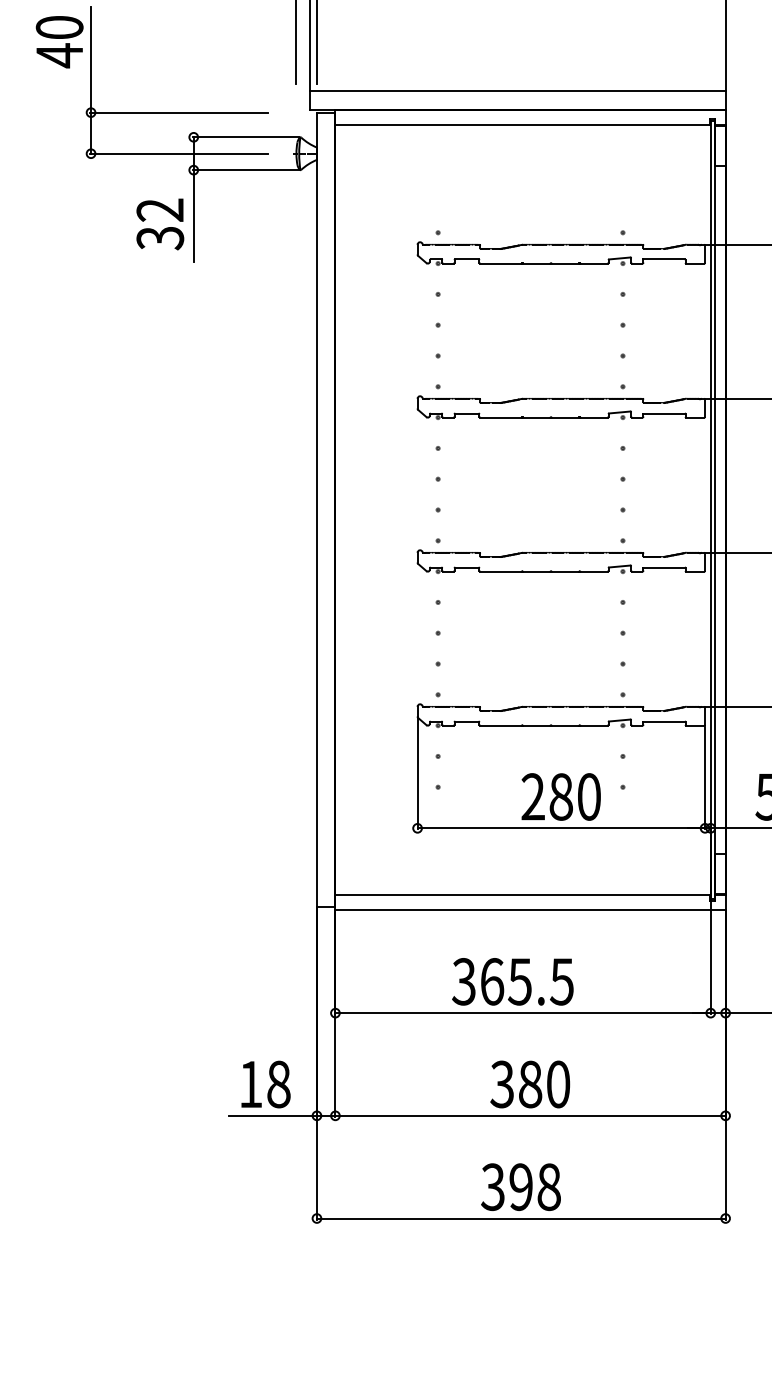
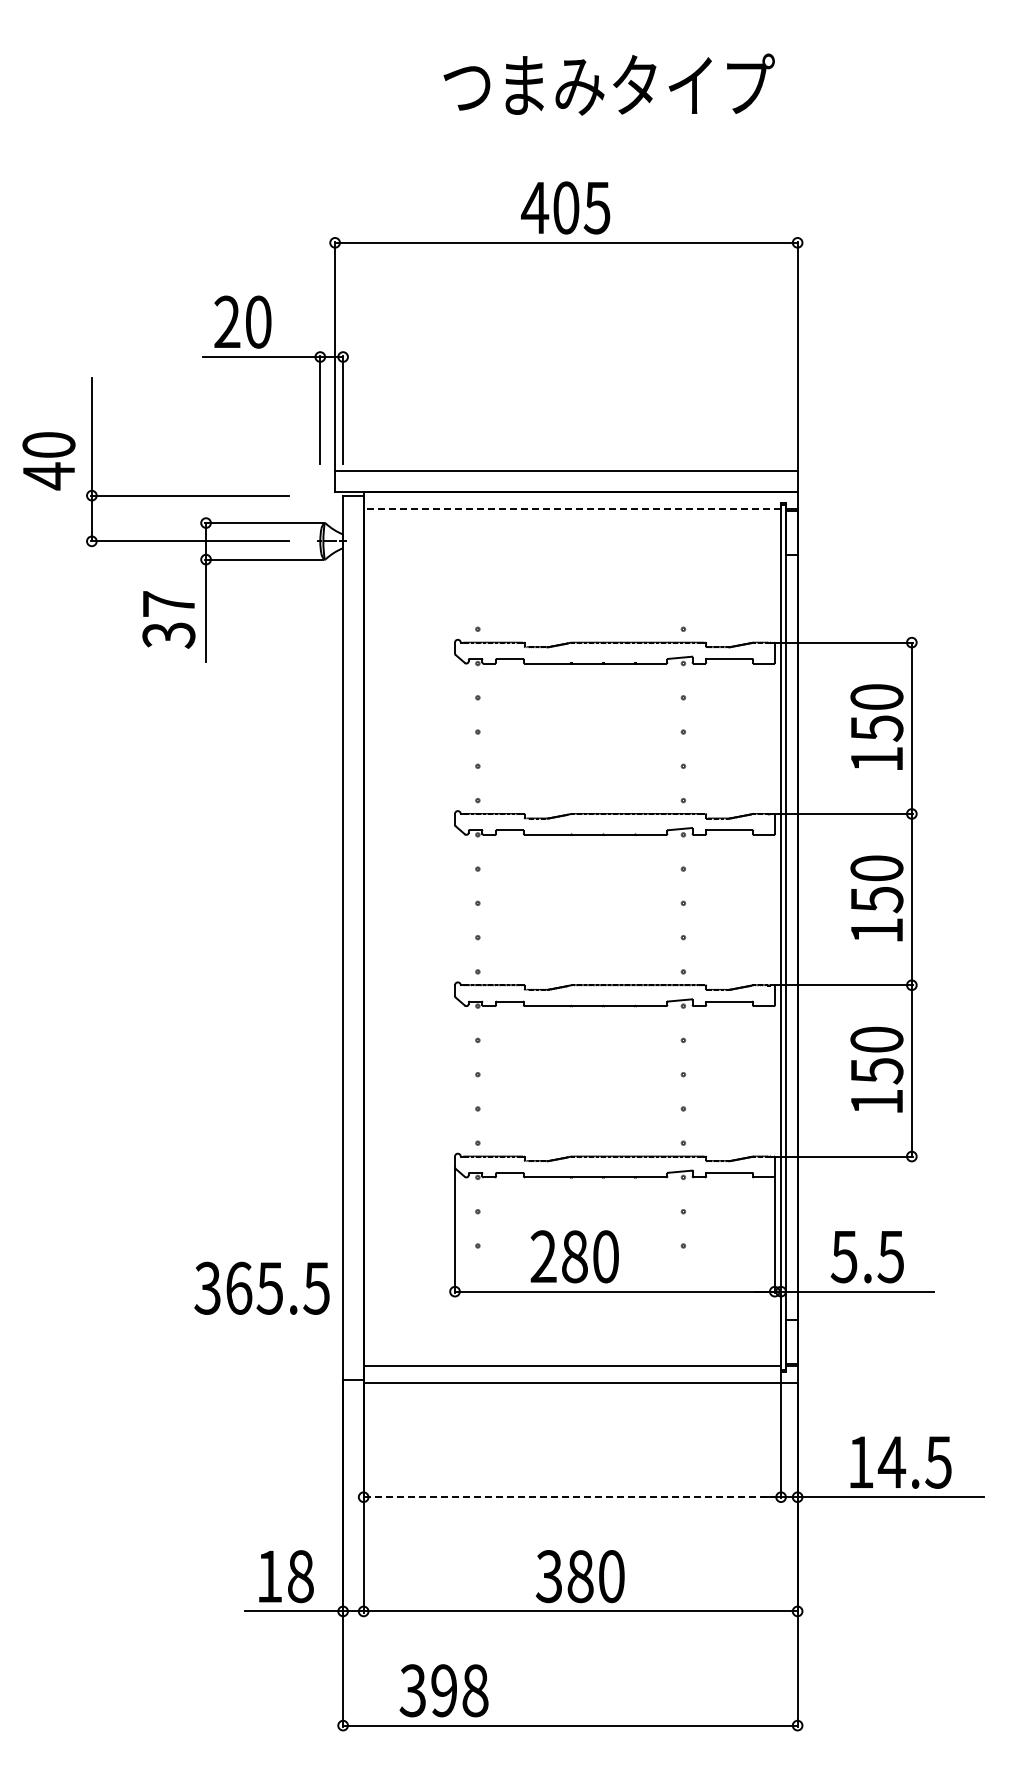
text: (59, 42) -> (48, 461), moved
line: (522, 125) -> (571, 509), solid -> dashed
text: (159, 210) -> (168, 604), 32 -> 37
text: (560, 796) -> (574, 1256), moved
text: (512, 981) -> (261, 1287), moved
line: (523, 1013) -> (572, 1497), solid -> dashed
text: (520, 1186) -> (443, 1690), moved

